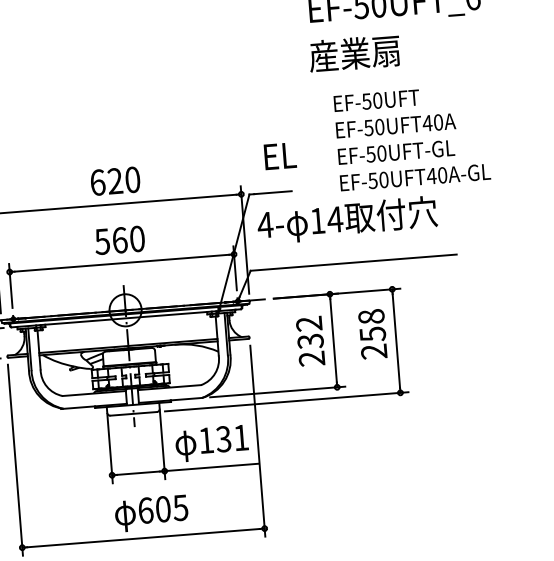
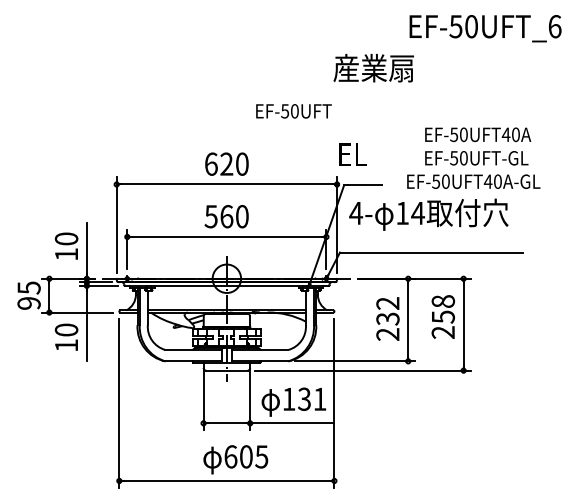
text: (354, 53) -> (373, 68), moved
text: (376, 100) -> (293, 111), moved
text: (279, 156) -> (352, 154), moved
text: (415, 177) -> (473, 181), moved

